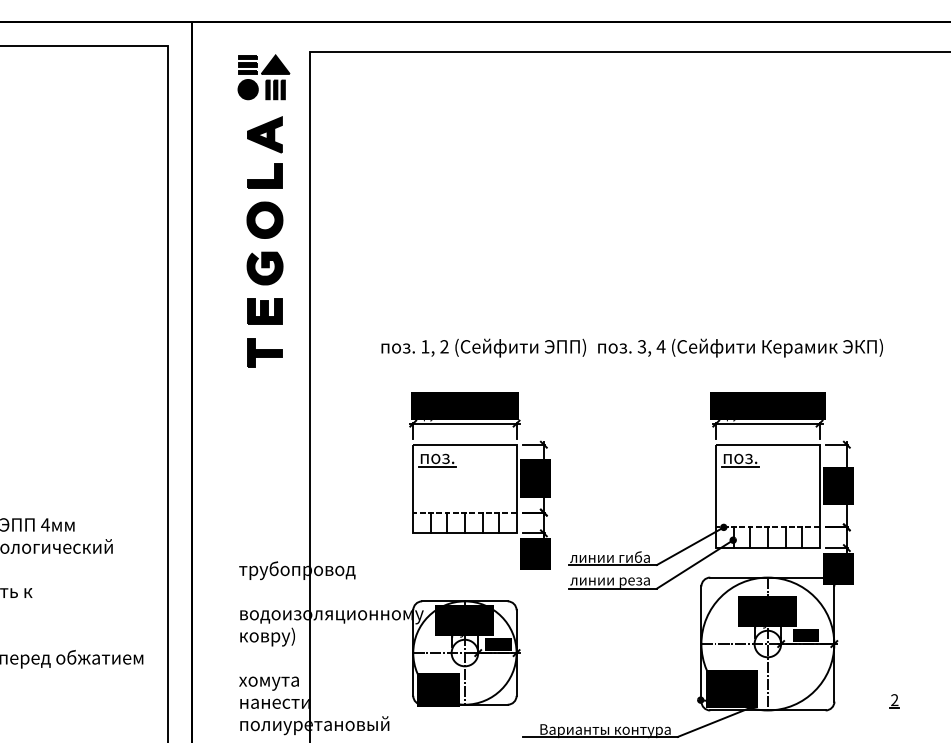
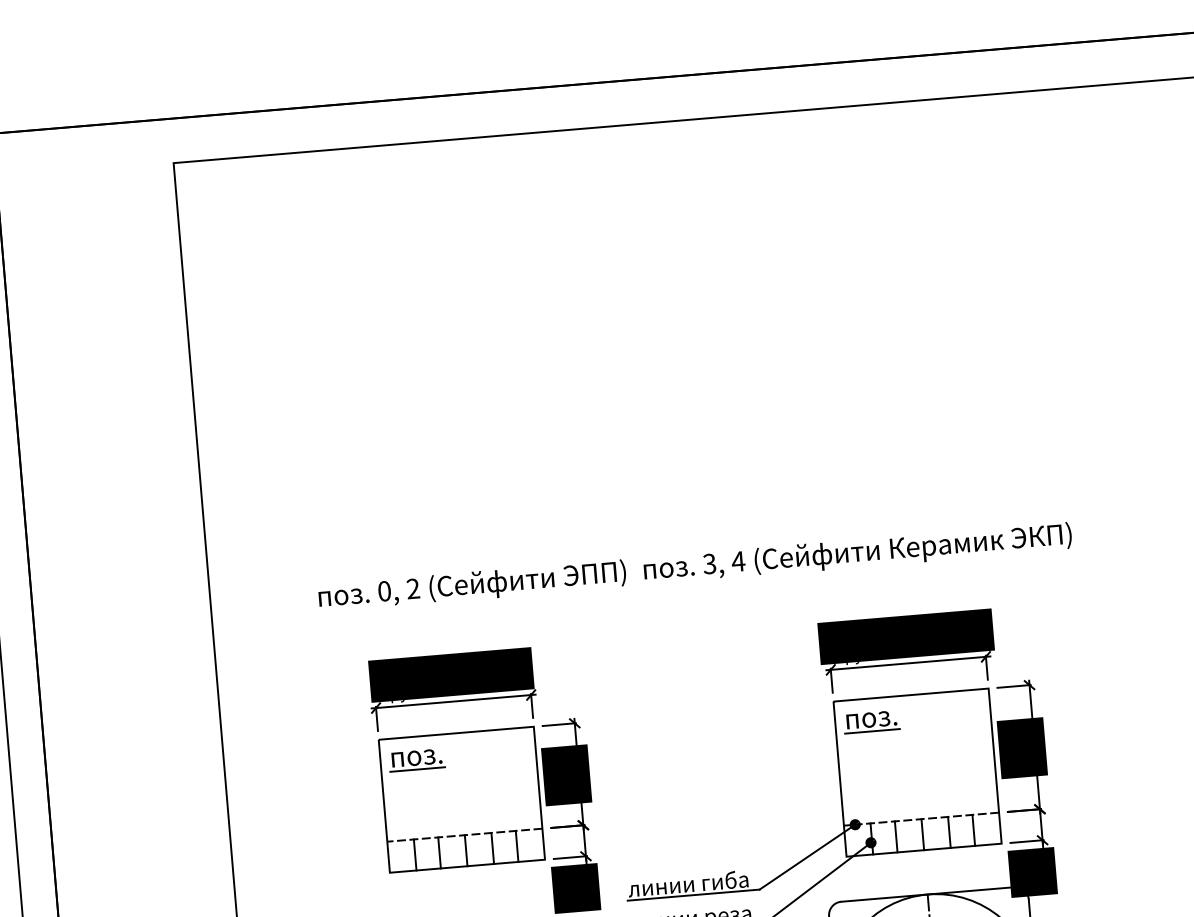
part: (263, 210) -> (124, 407), removed
text: (425, 346) -> (384, 590), 1, -> 0,

